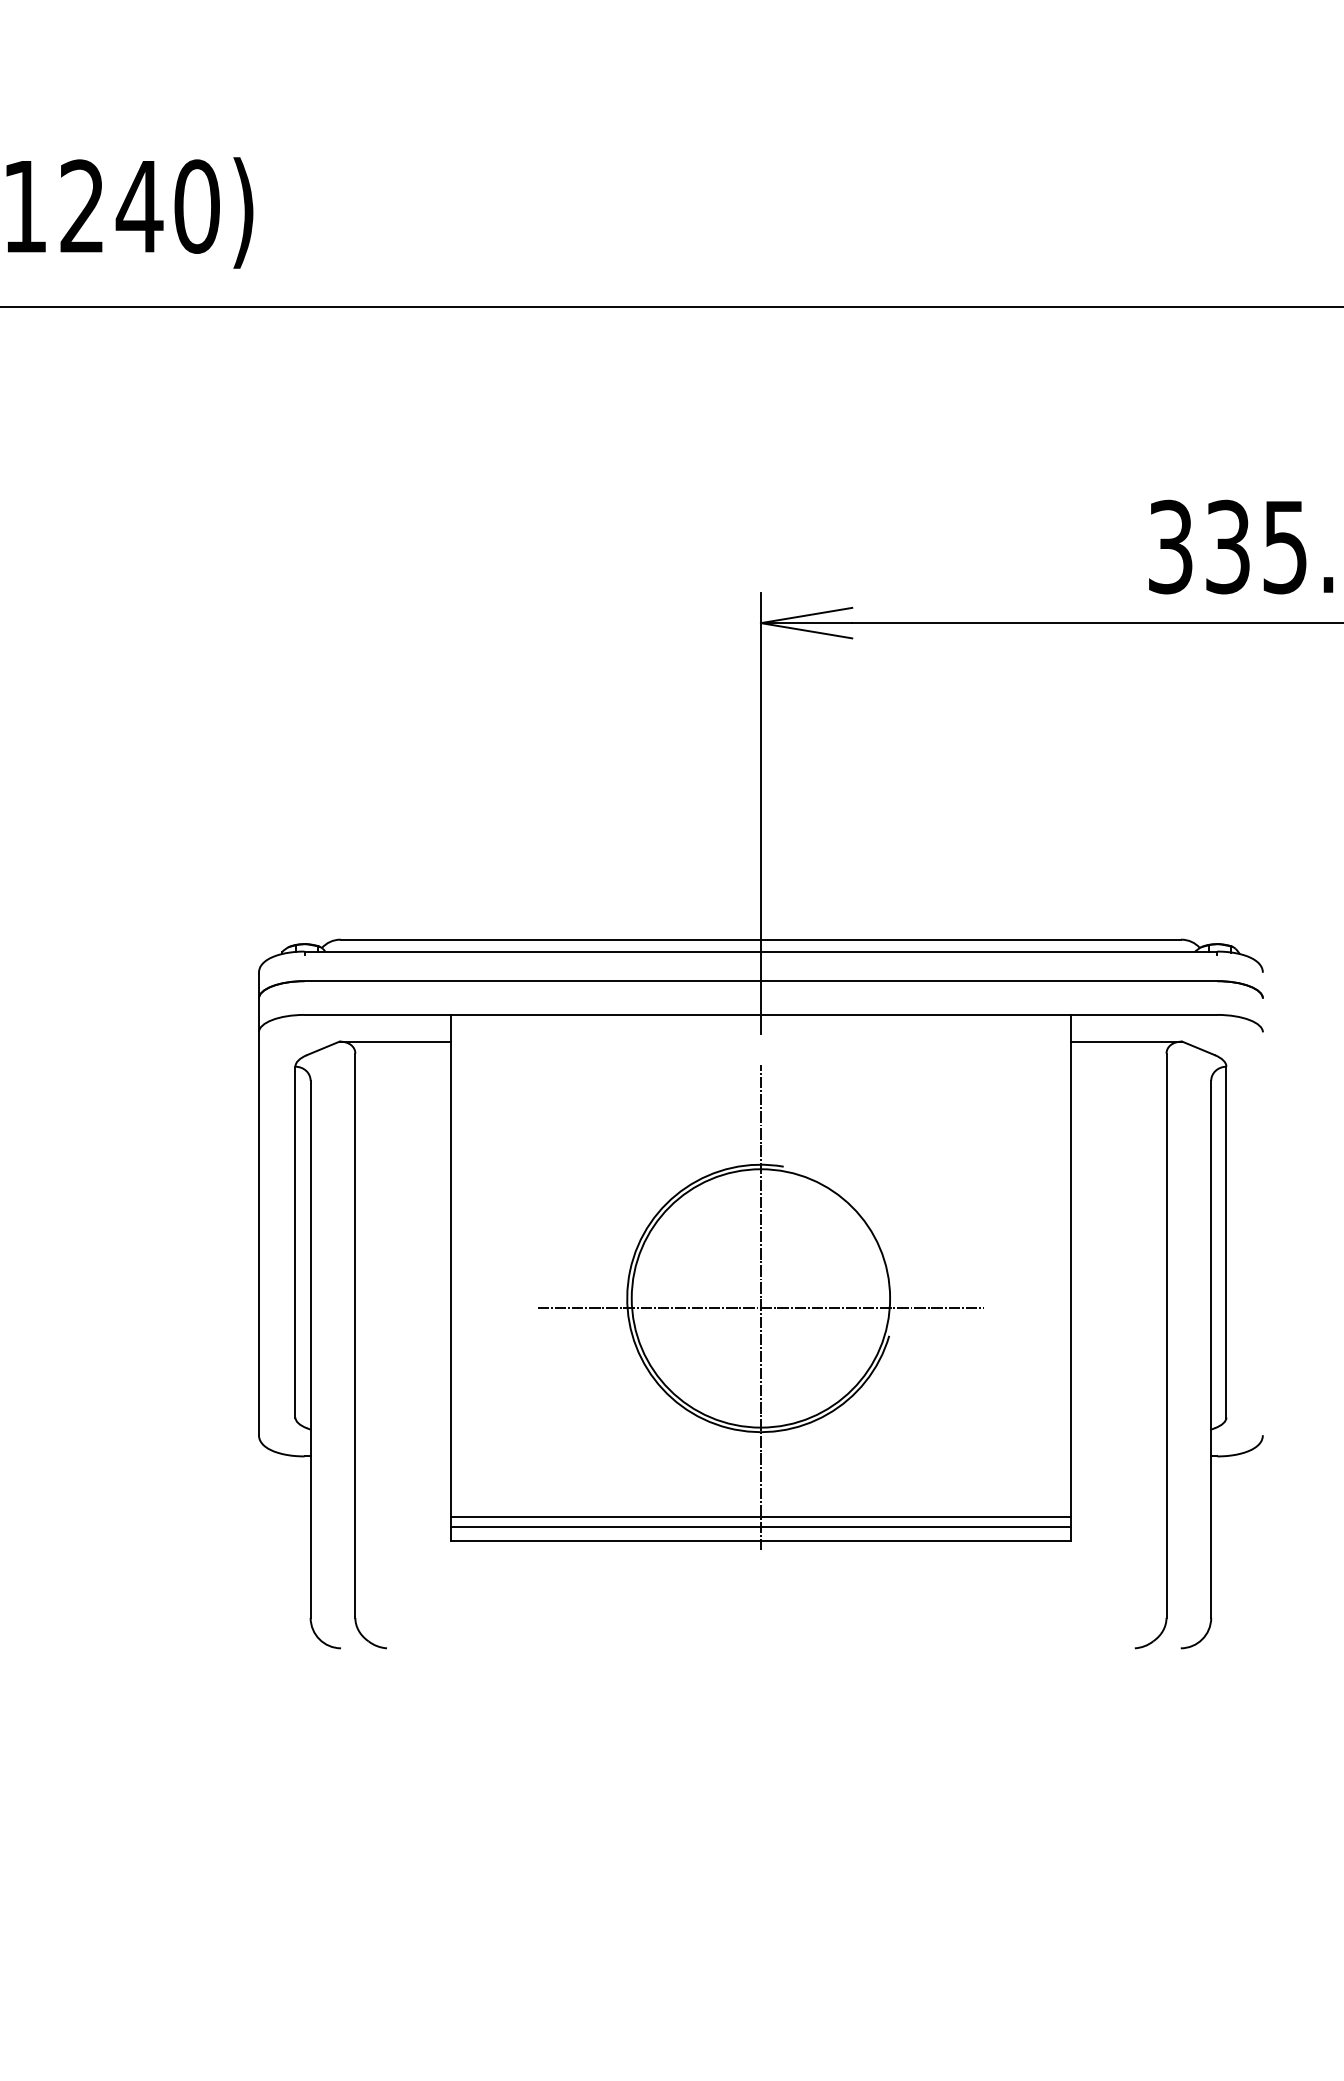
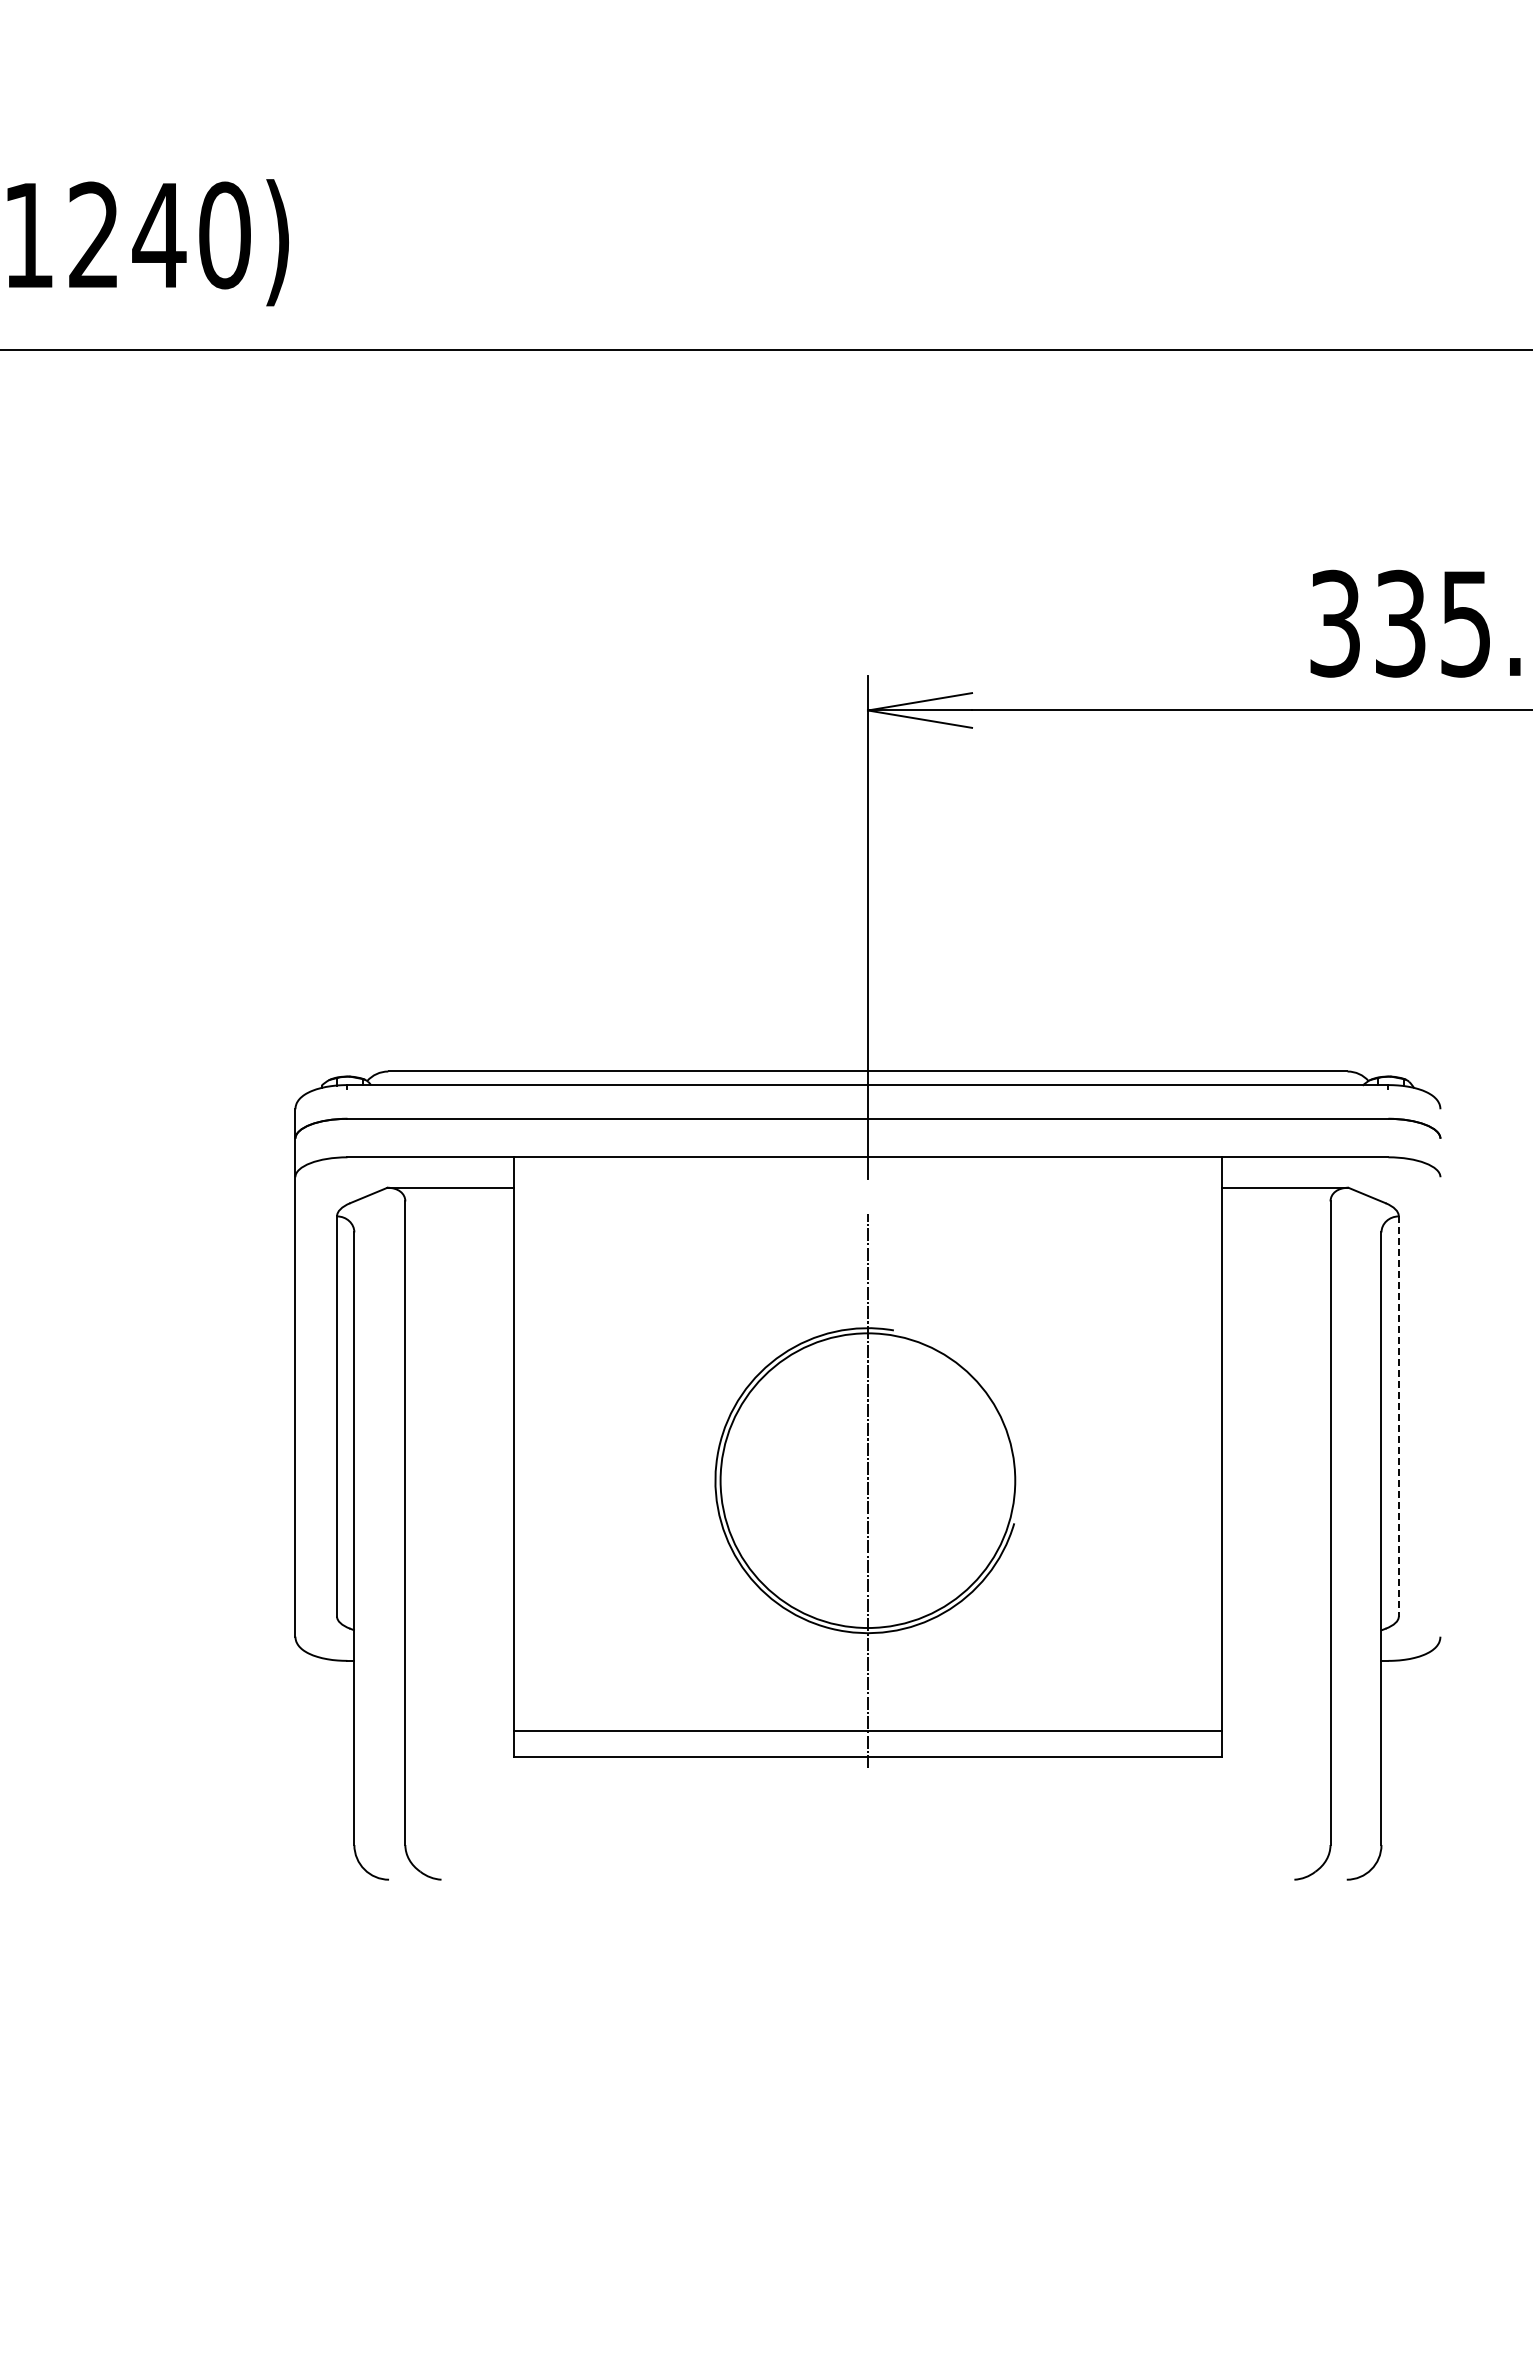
line: (1226, 1242) -> (1398, 1416), solid -> dashed
line: (760, 1307) -> (867, 1491), removed
line: (760, 1526) -> (867, 1740), removed

